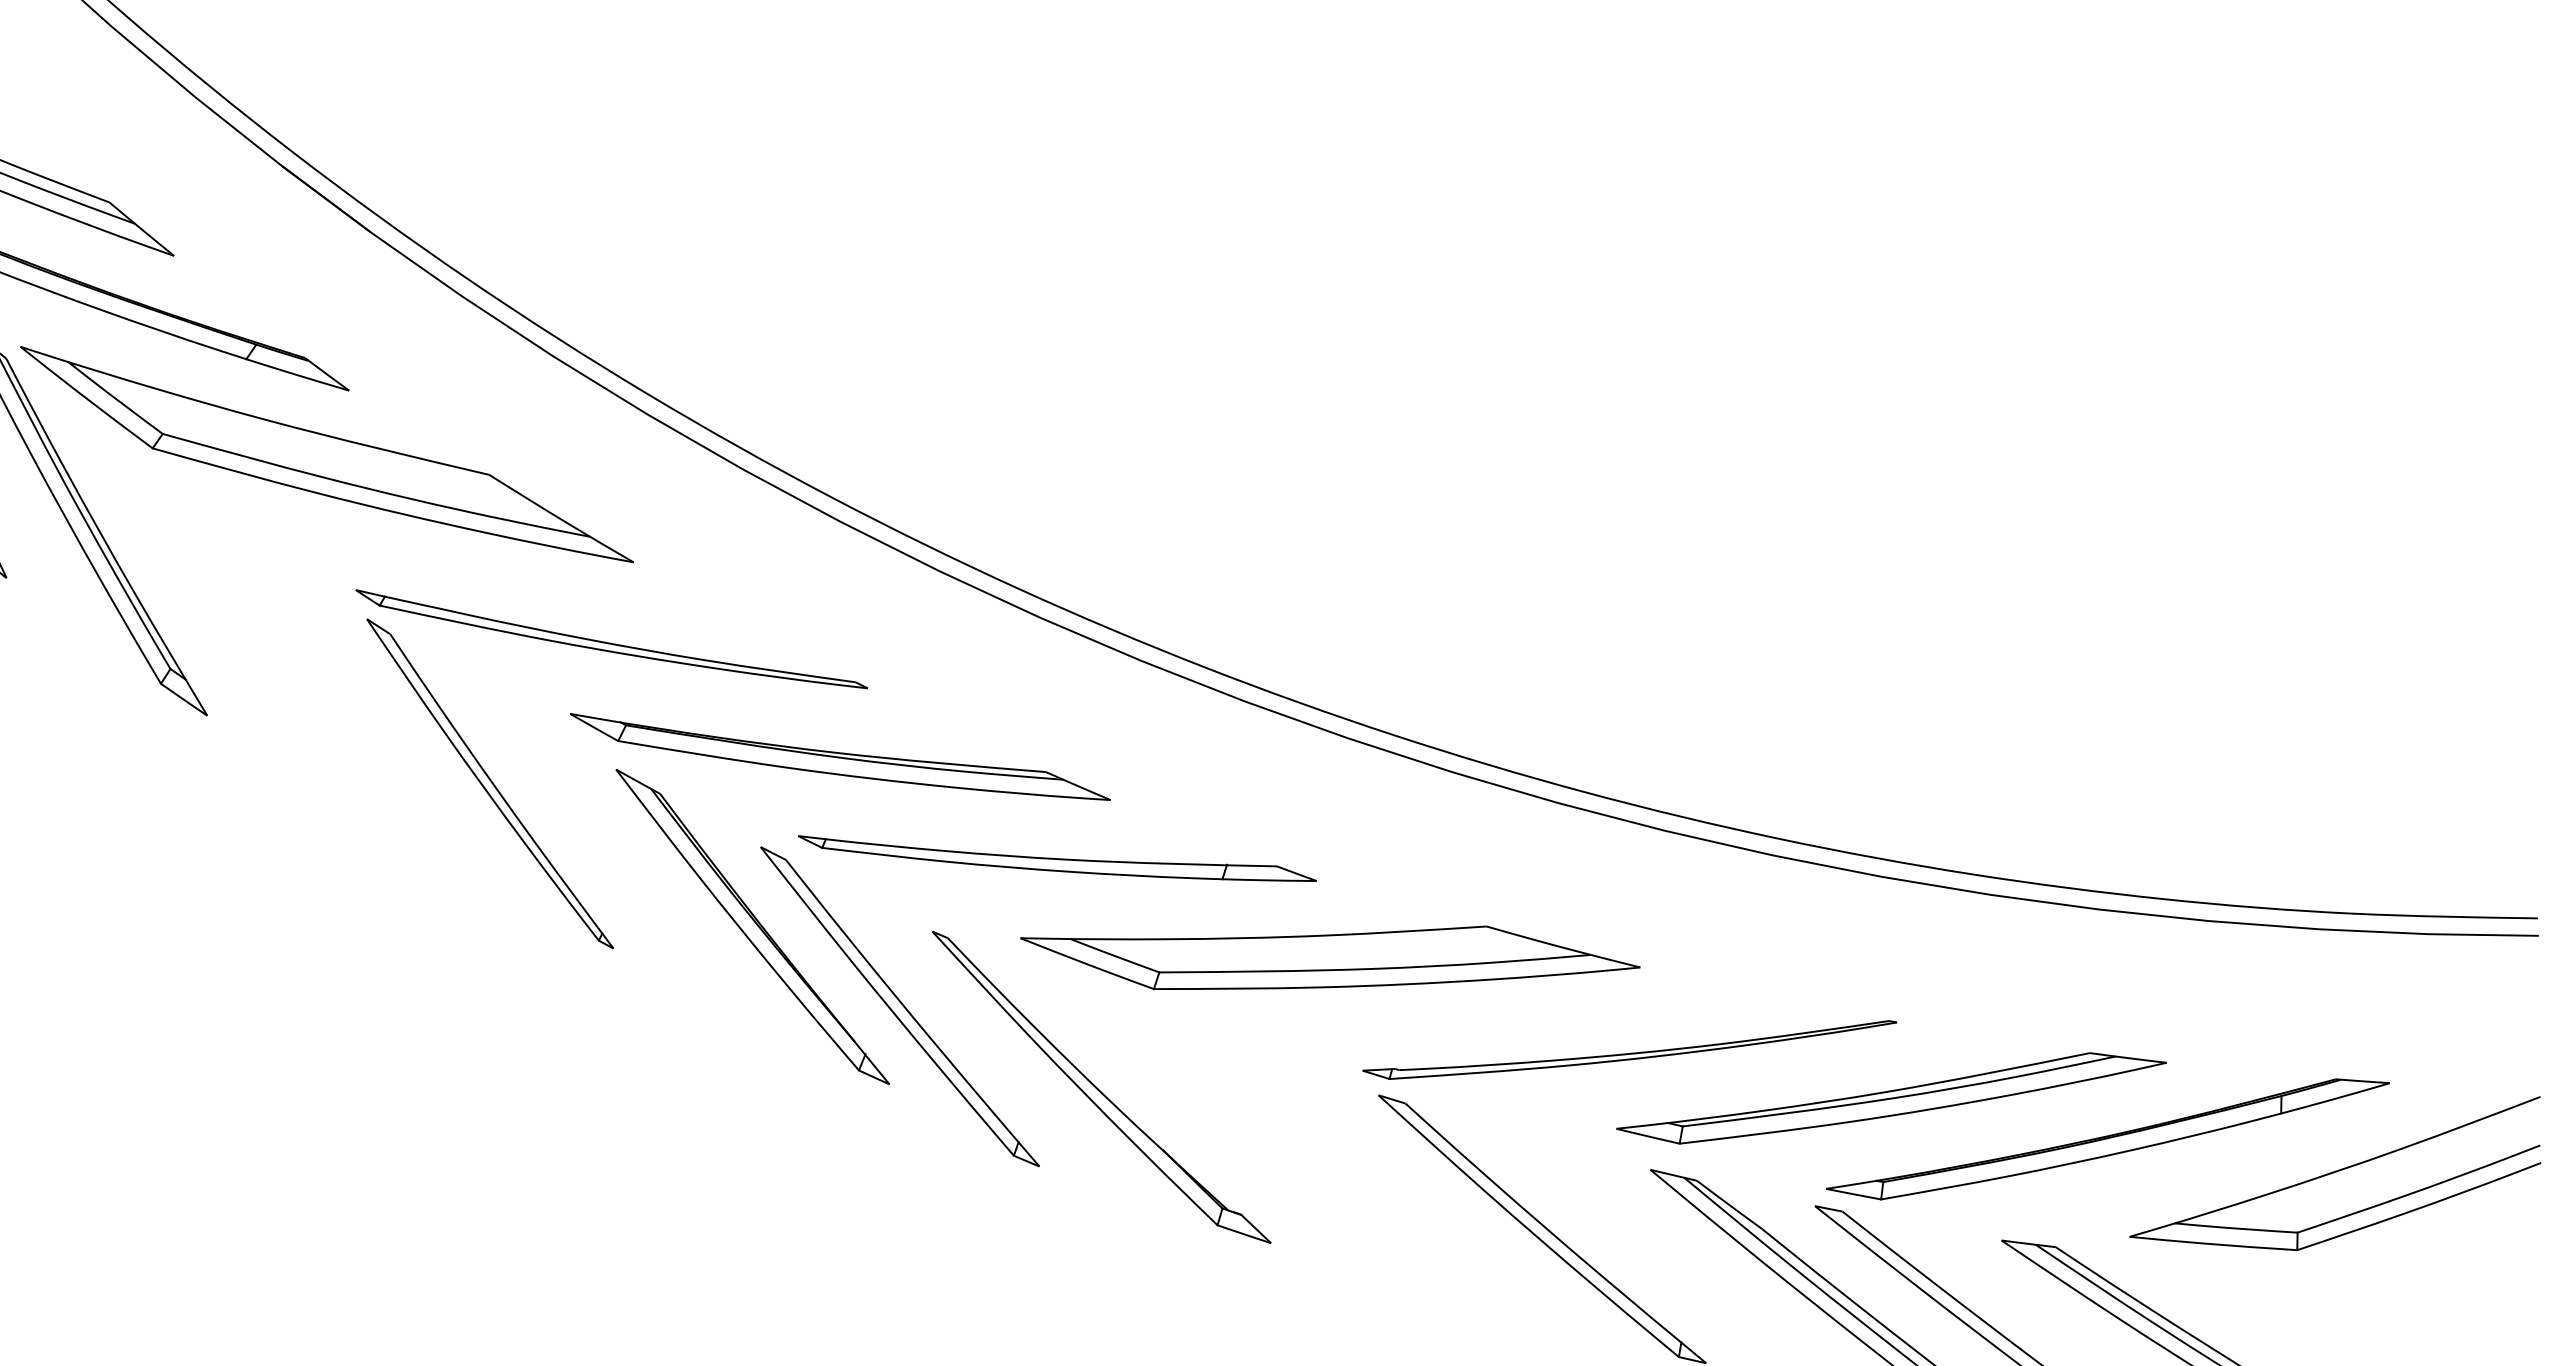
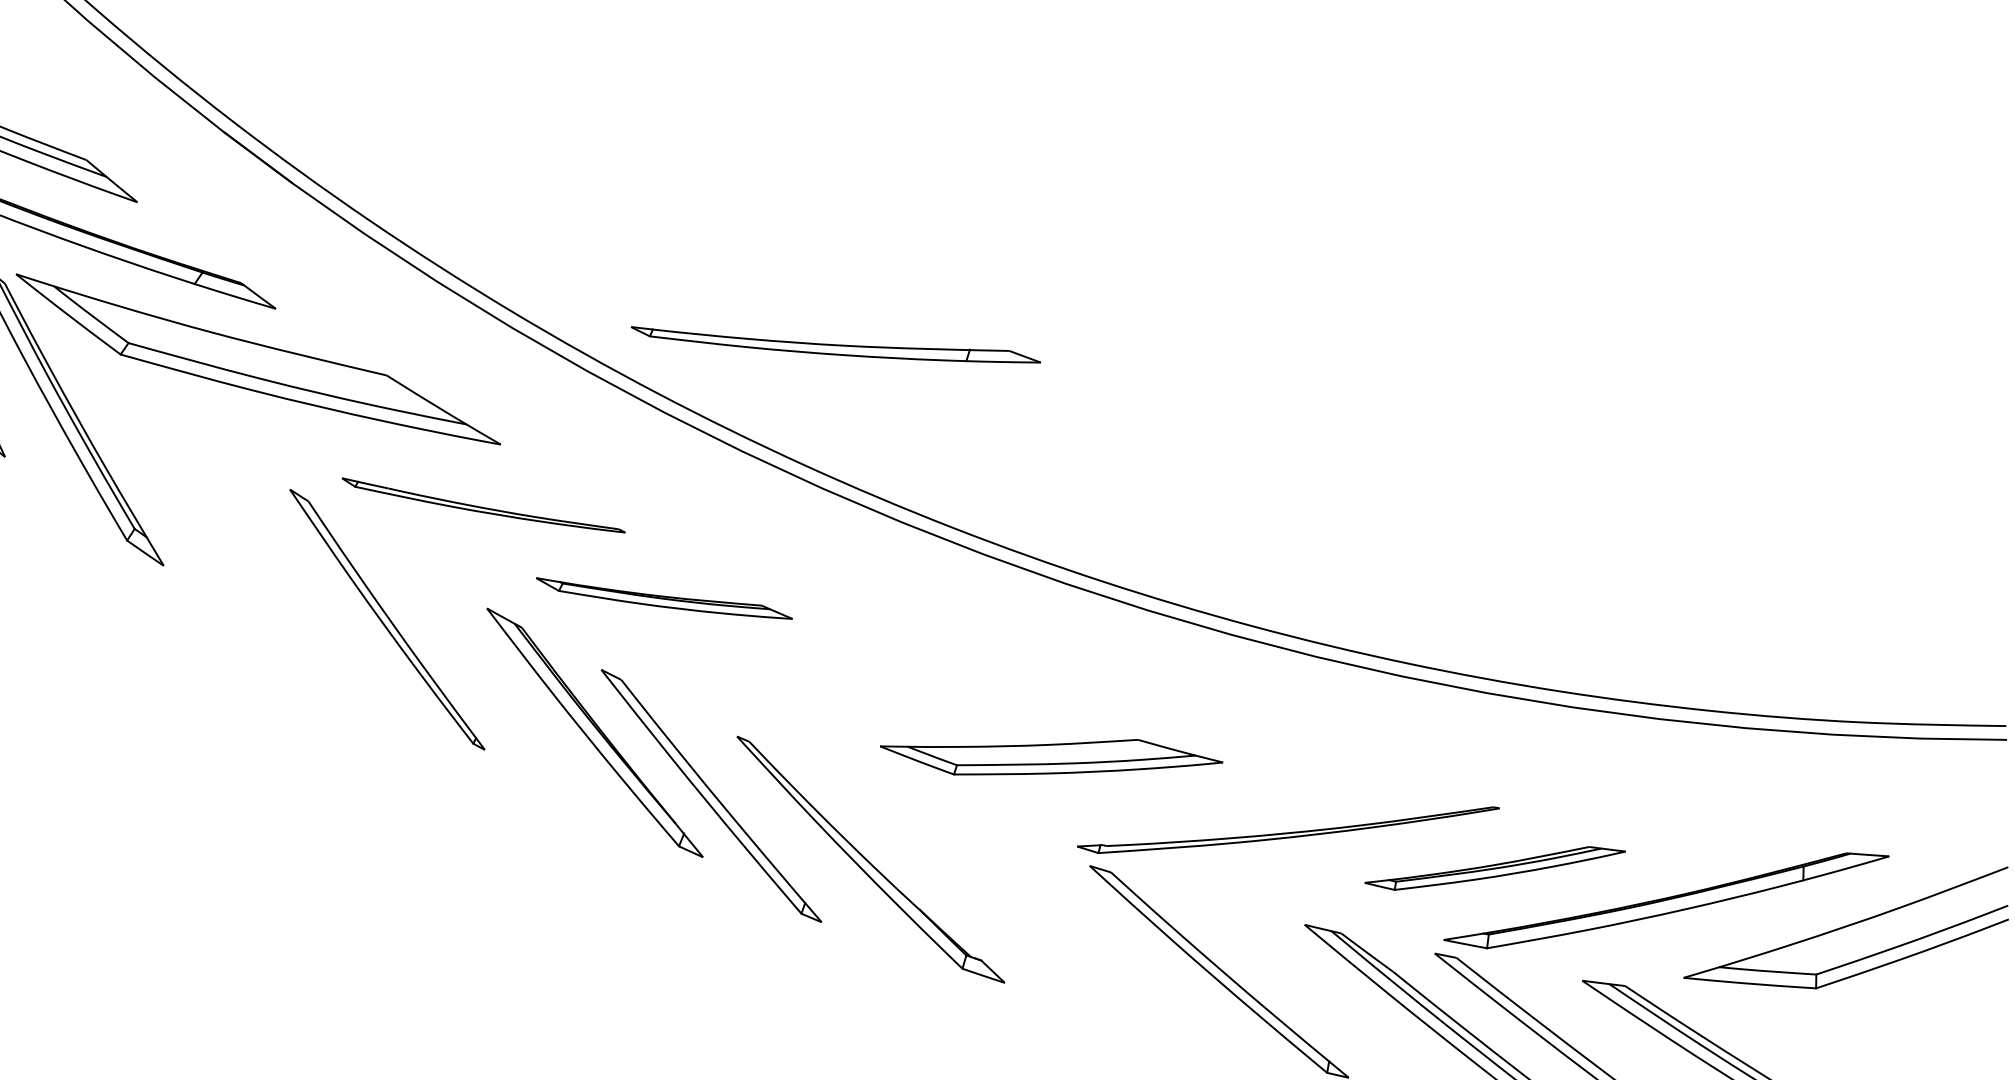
part: (611, 639) -> (483, 505), size x0.7
part: (840, 756) -> (664, 598), size x0.6
part: (1056, 858) -> (835, 344), moved
part: (1330, 956) -> (1051, 756), size x0.7
part: (1890, 1098) -> (1494, 868), size x0.6

